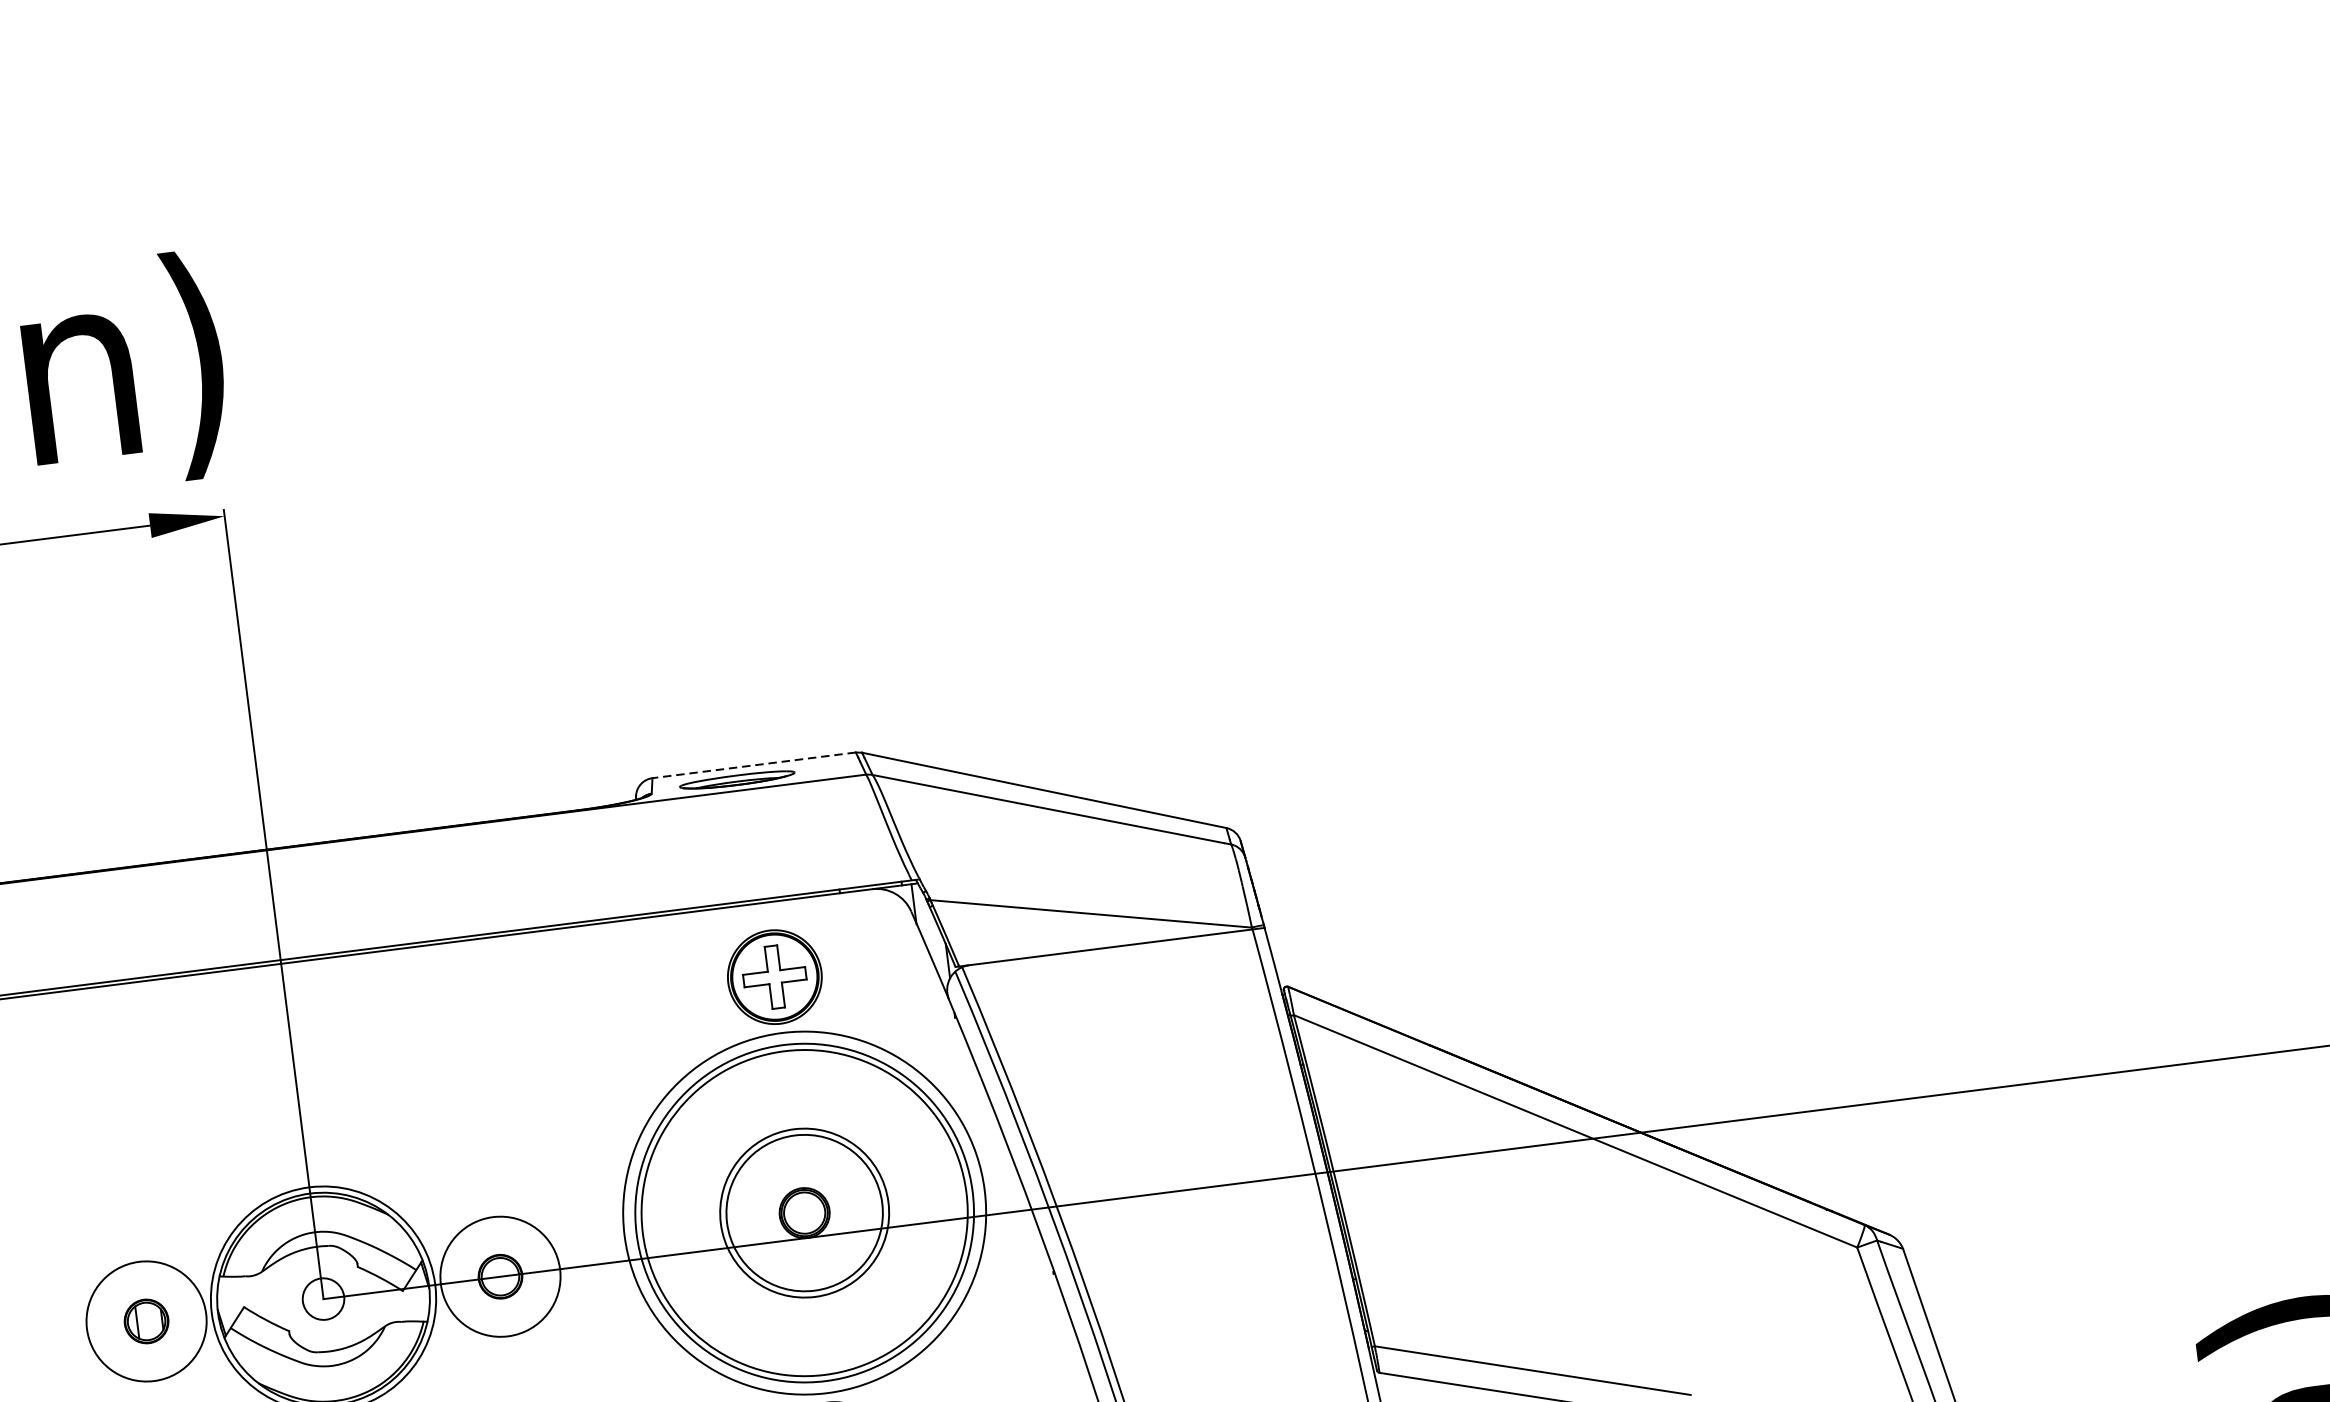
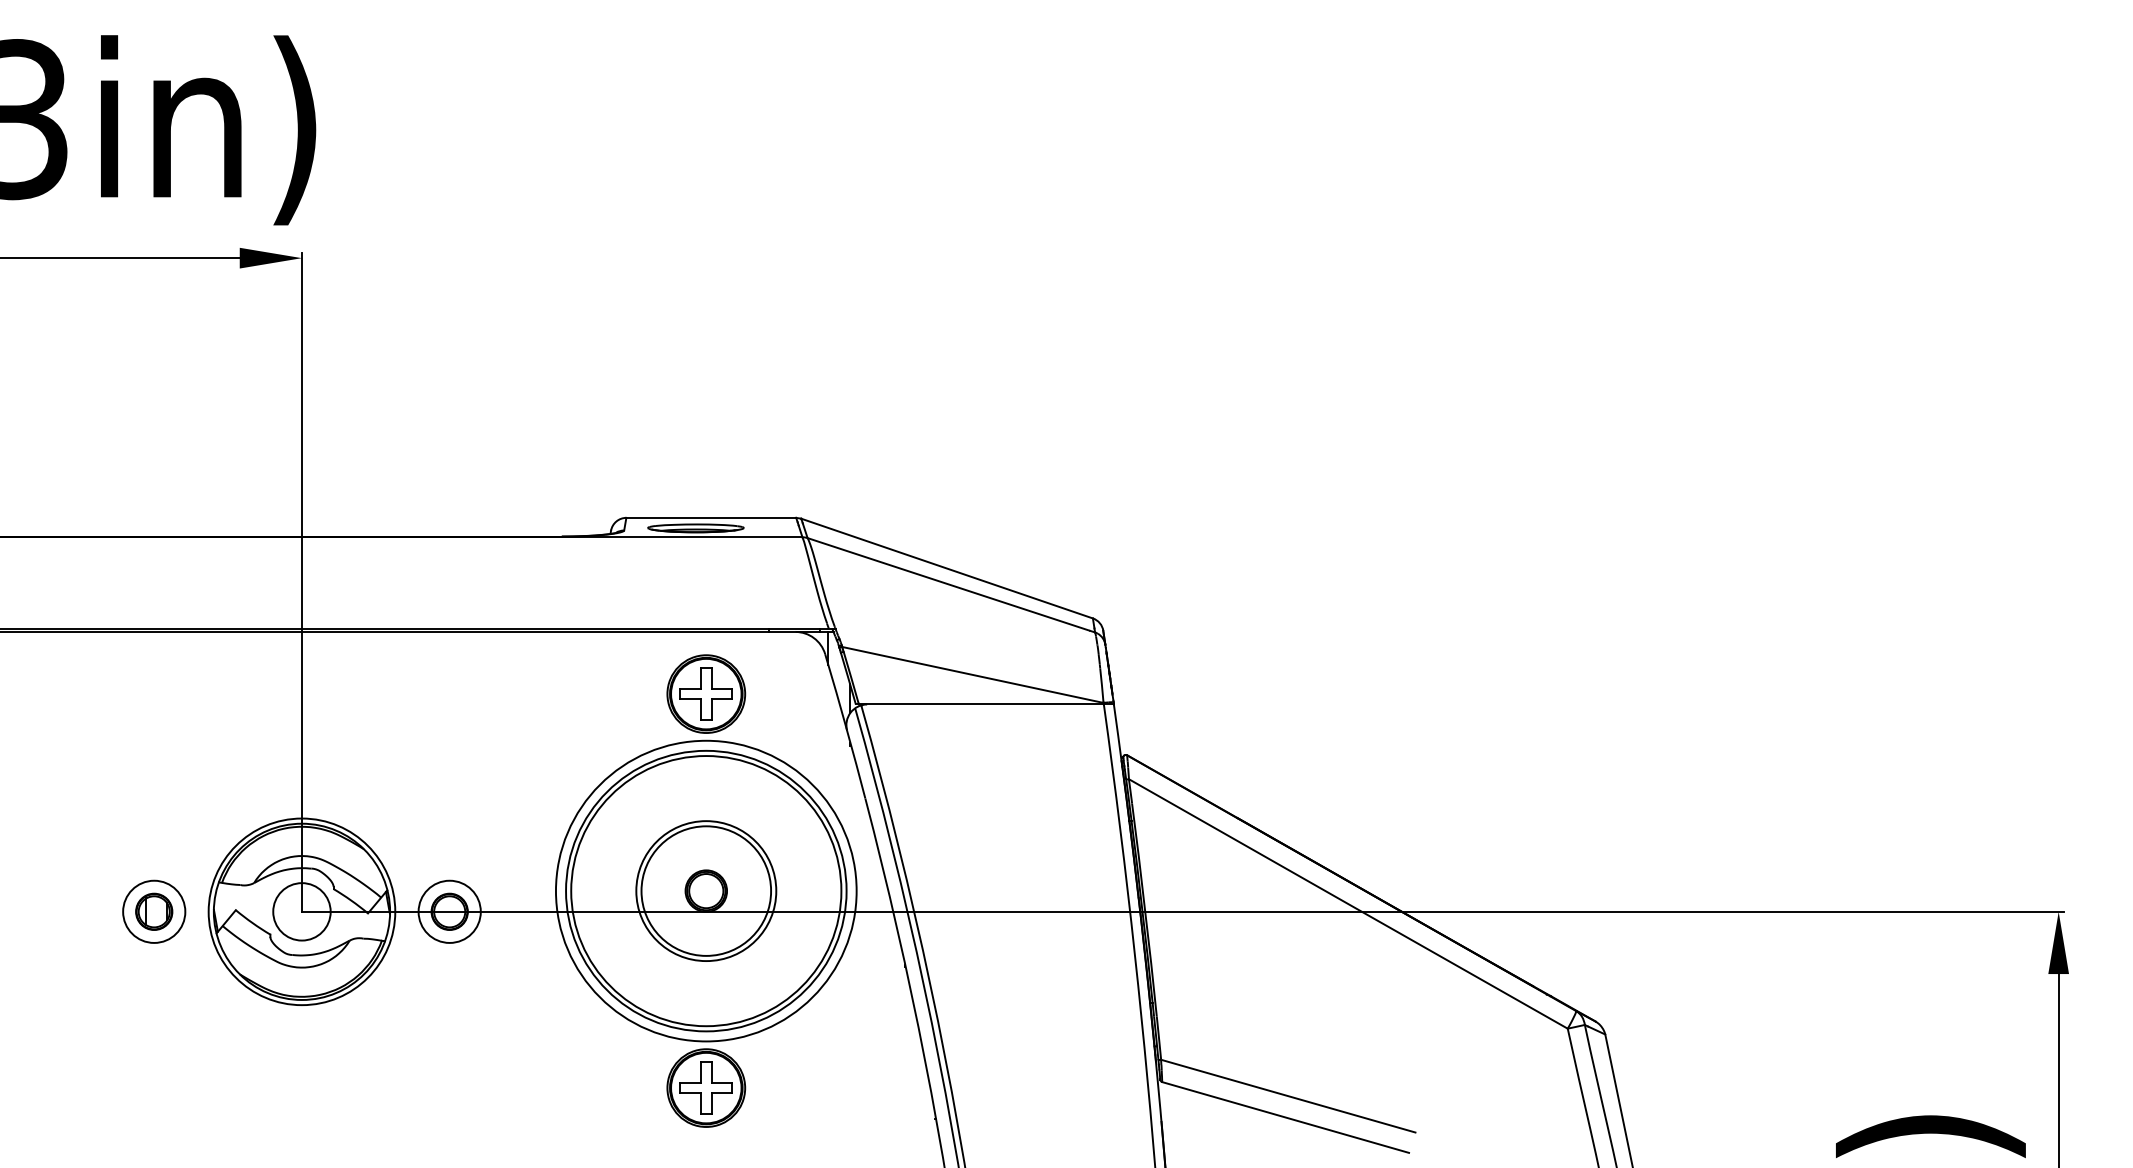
line: (754, 764) -> (711, 517), dashed -> solid
circle: (500, 1276) -> (449, 911), size x0.62
circle: (322, 1298) -> (301, 911), size x1.67
circle: (146, 1321) -> (154, 911), size x0.62

